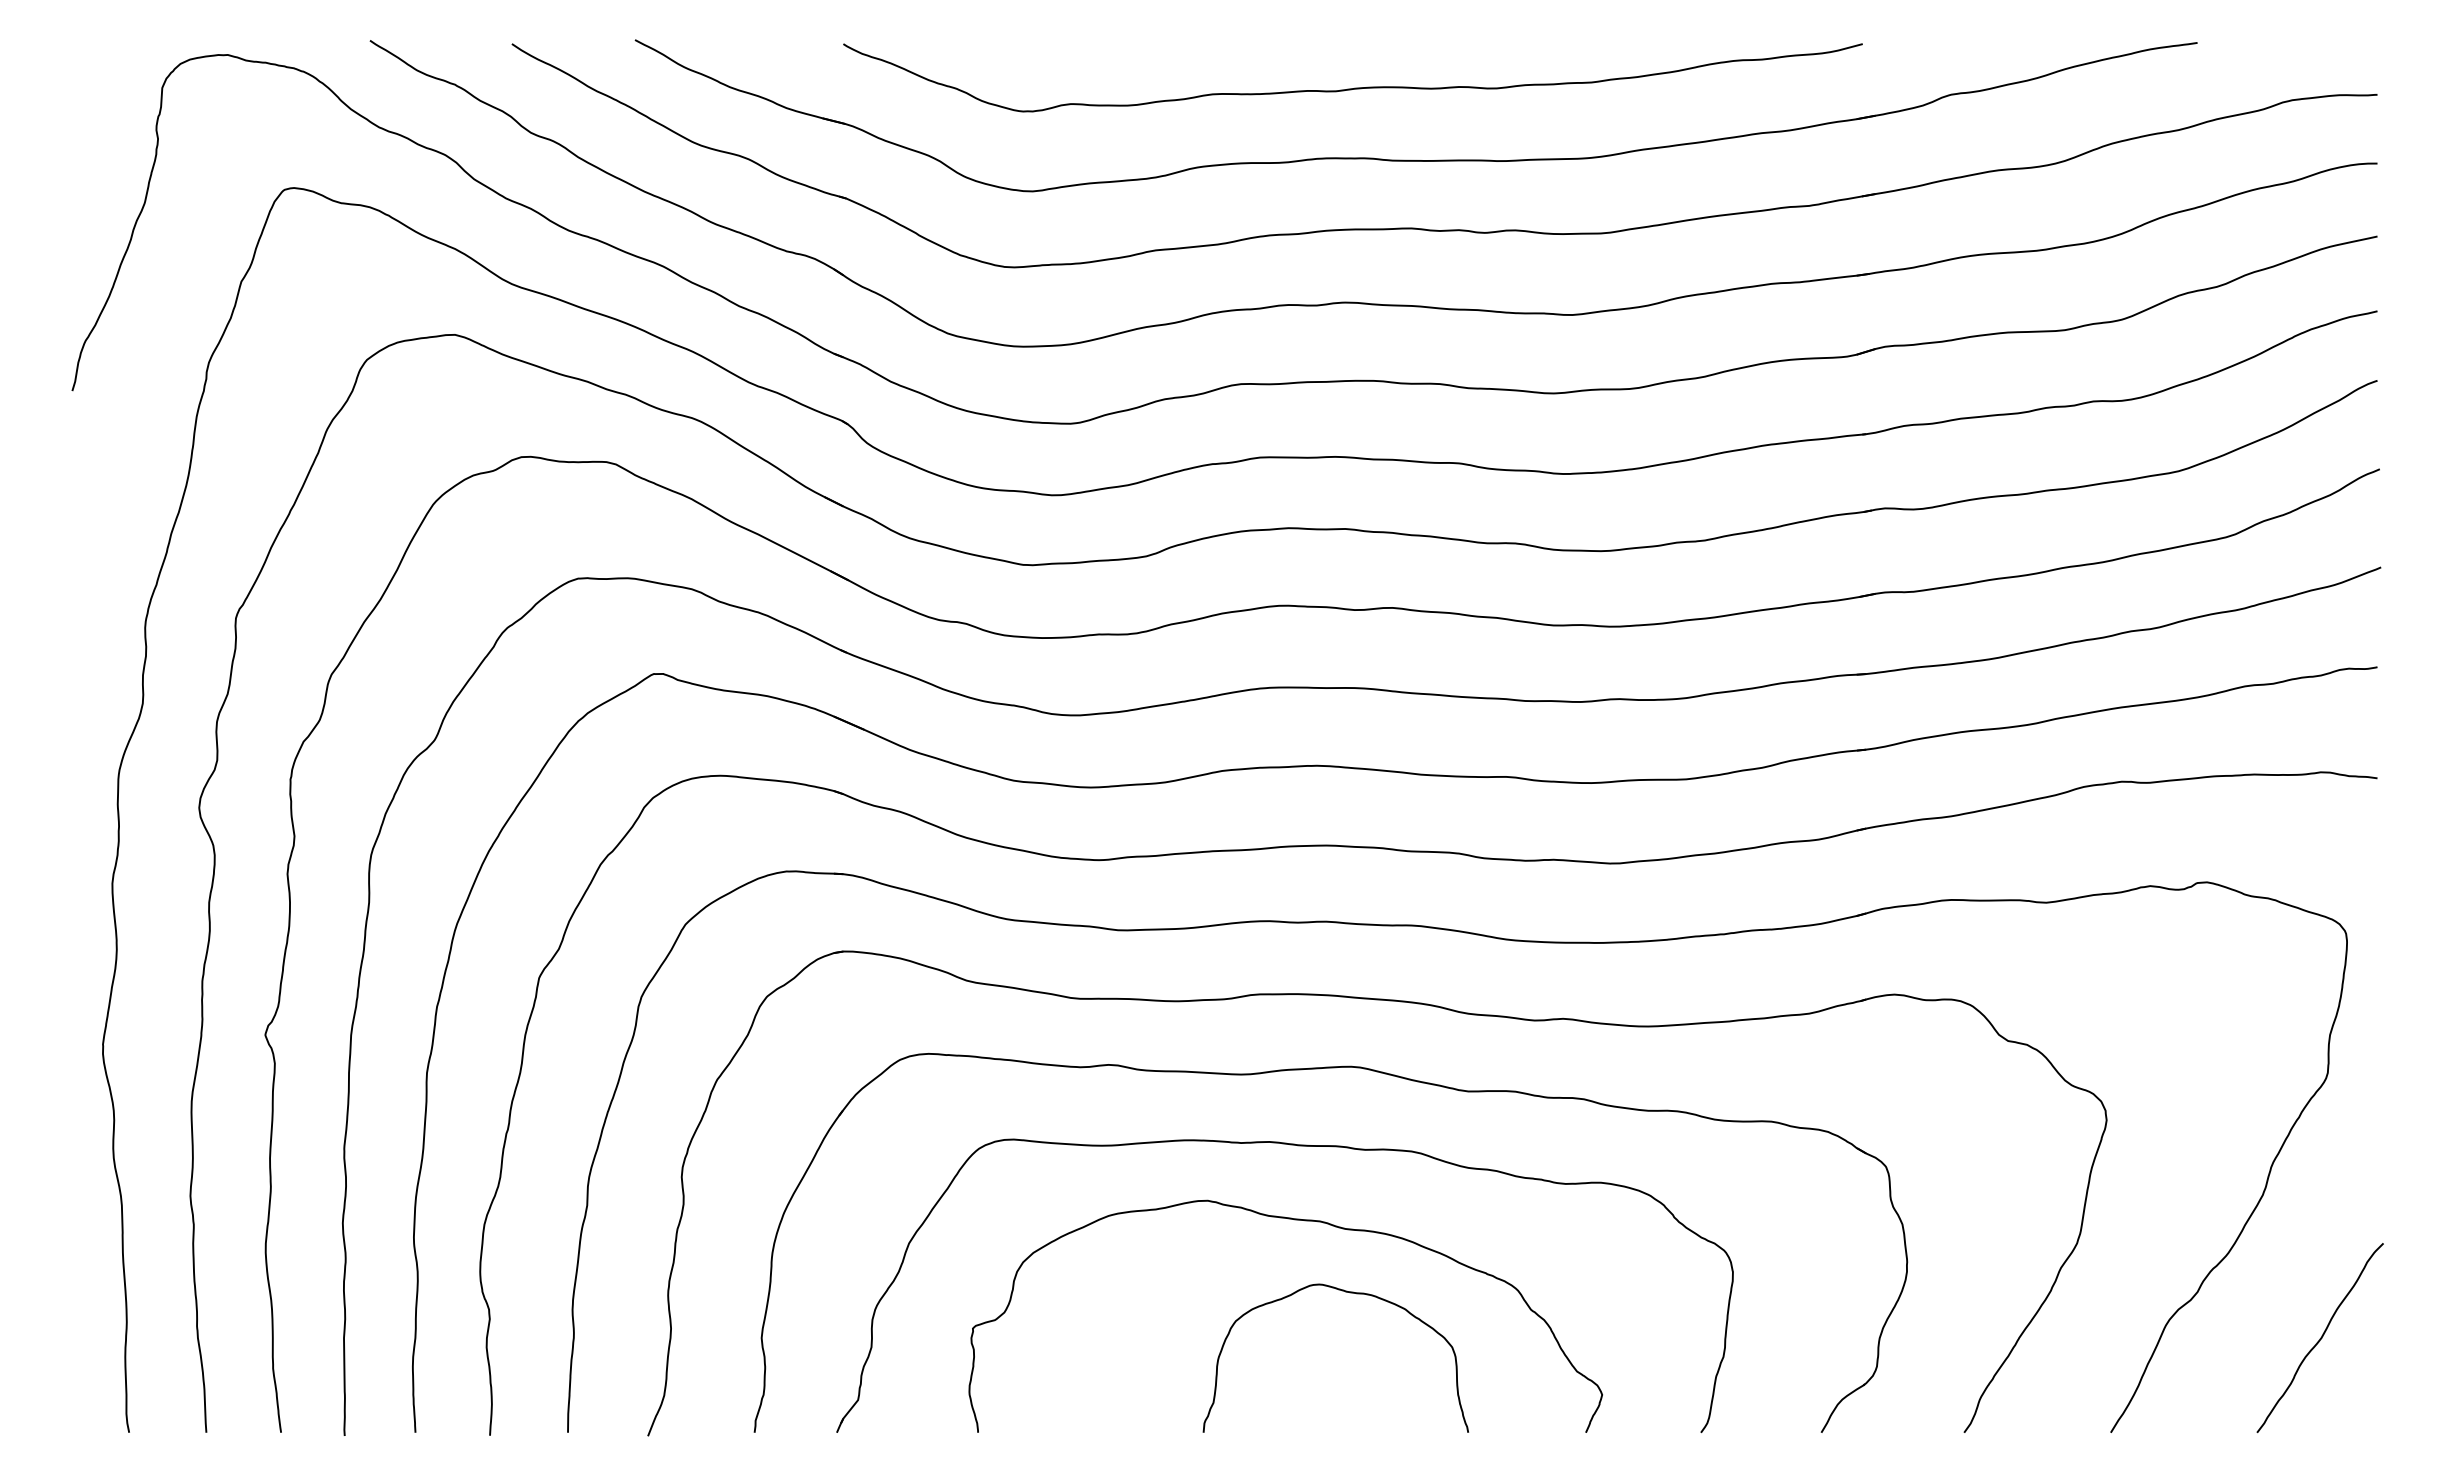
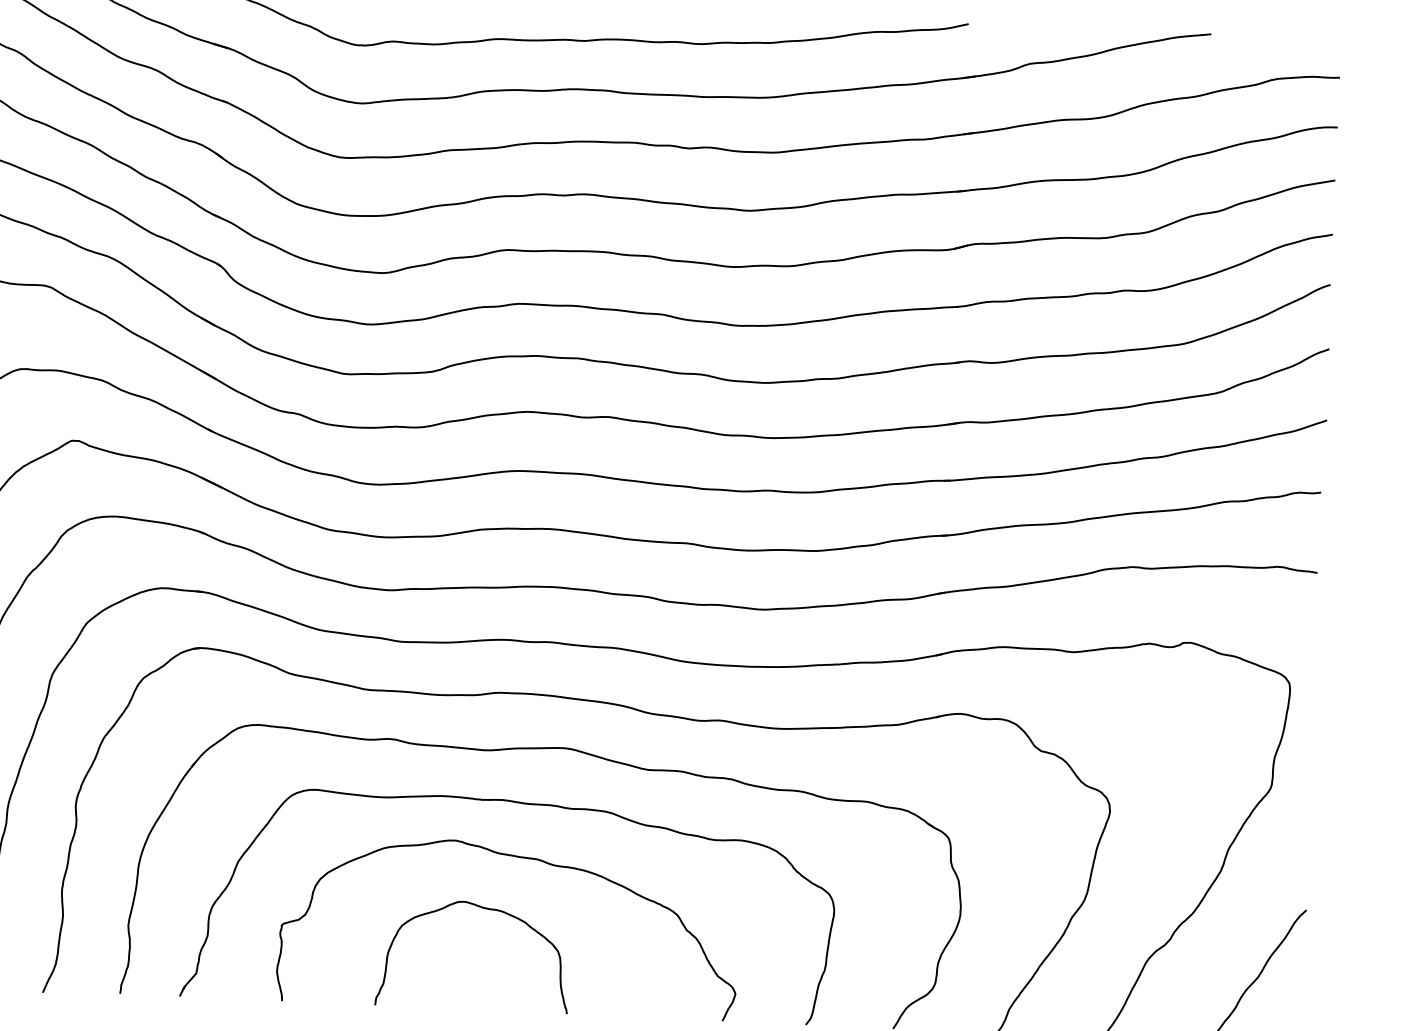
curve: (1349, 1293) -> (485, 909), moved

